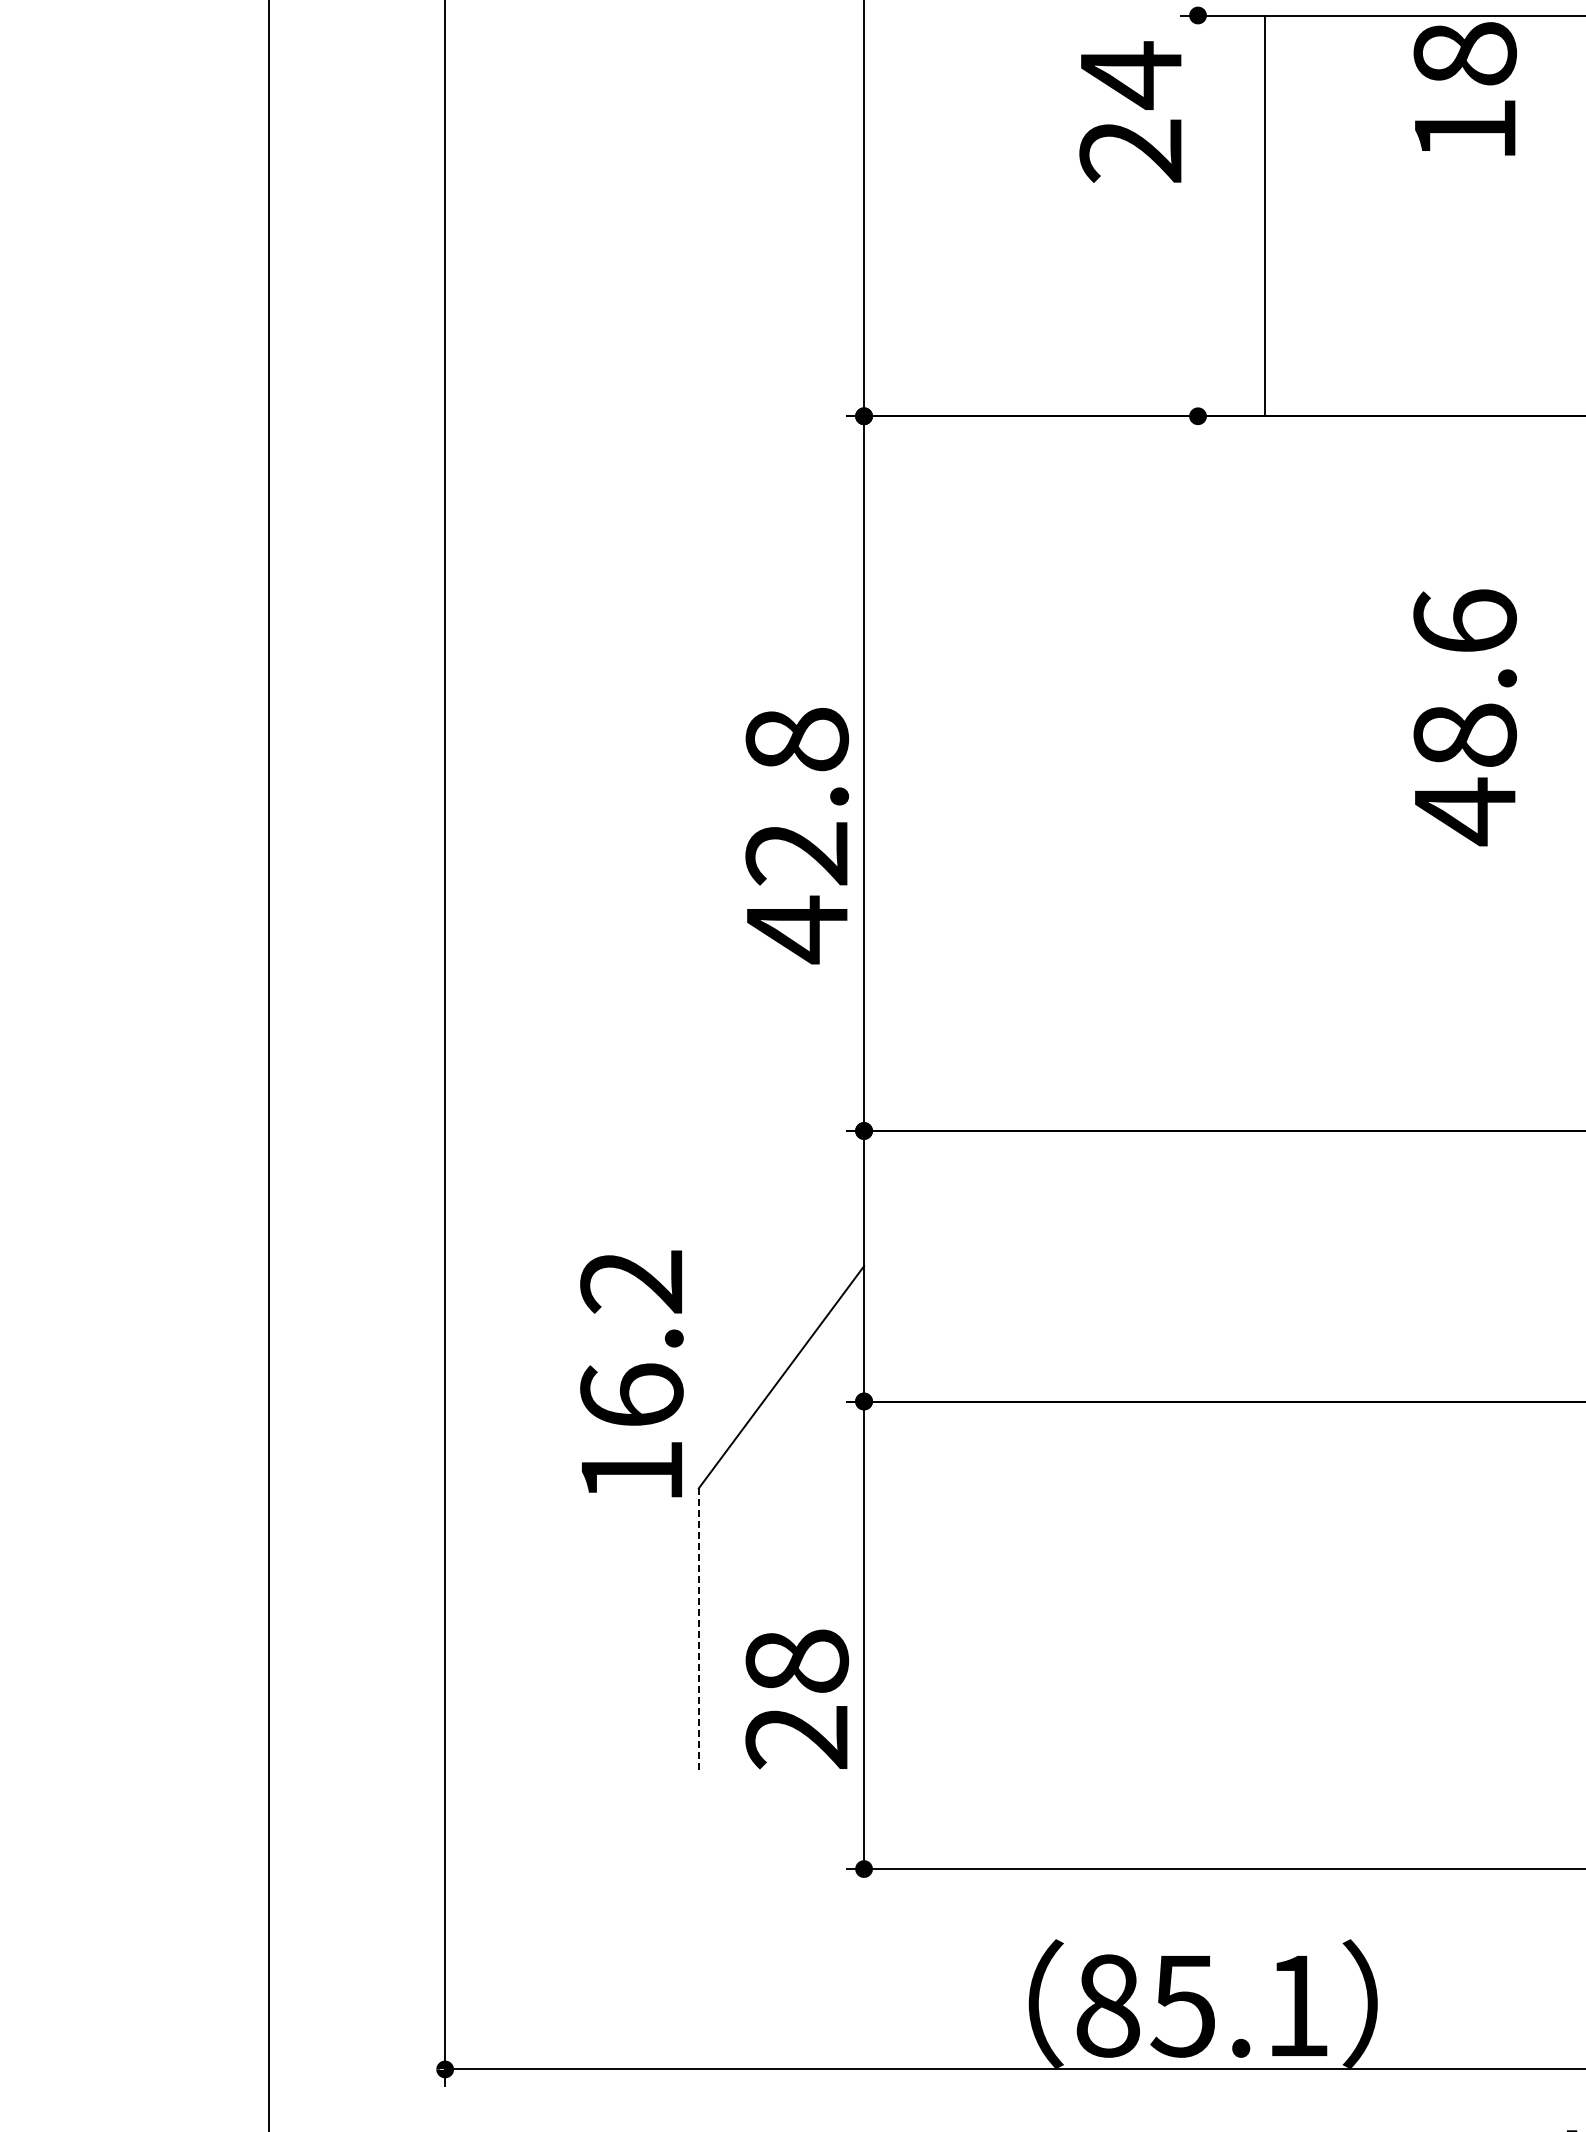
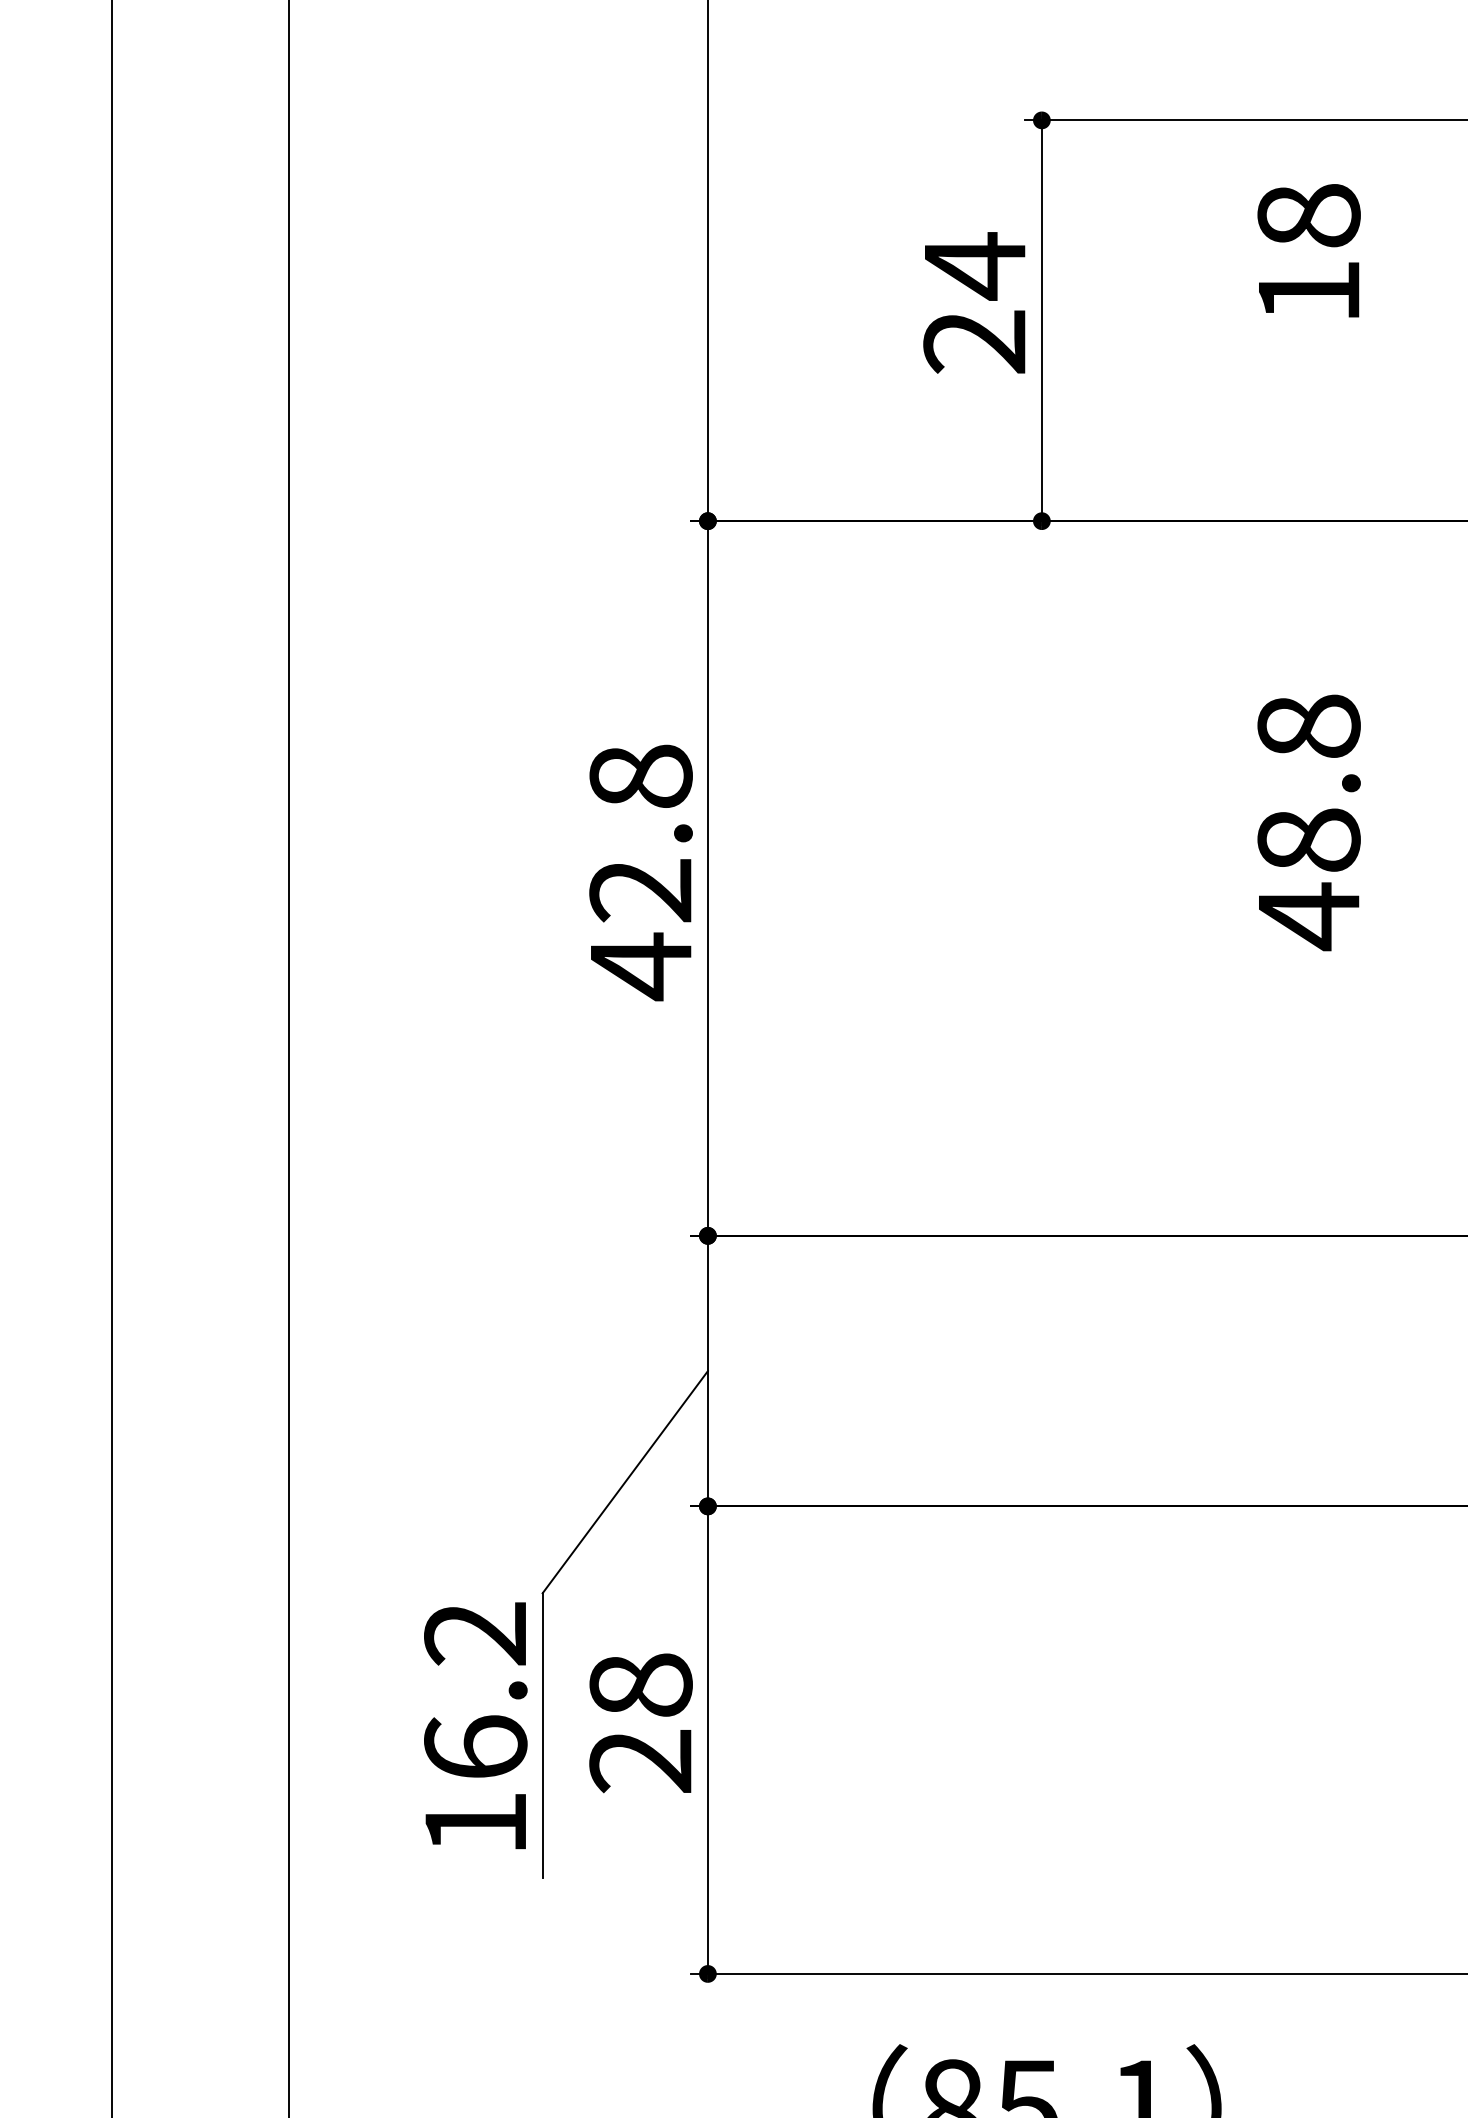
text: (1464, 88) -> (1308, 250), moved
text: (1130, 111) -> (974, 302), moved
line: (1265, 215) -> (1042, 320), moved
text: (1464, 620) -> (1308, 725), 48.6 -> 48.8
text: (797, 836) -> (641, 873), moved
text: (631, 1373) -> (475, 1725), moved
line: (698, 1631) -> (542, 1736), dashed -> solid
text: (797, 1699) -> (641, 1723), moved

